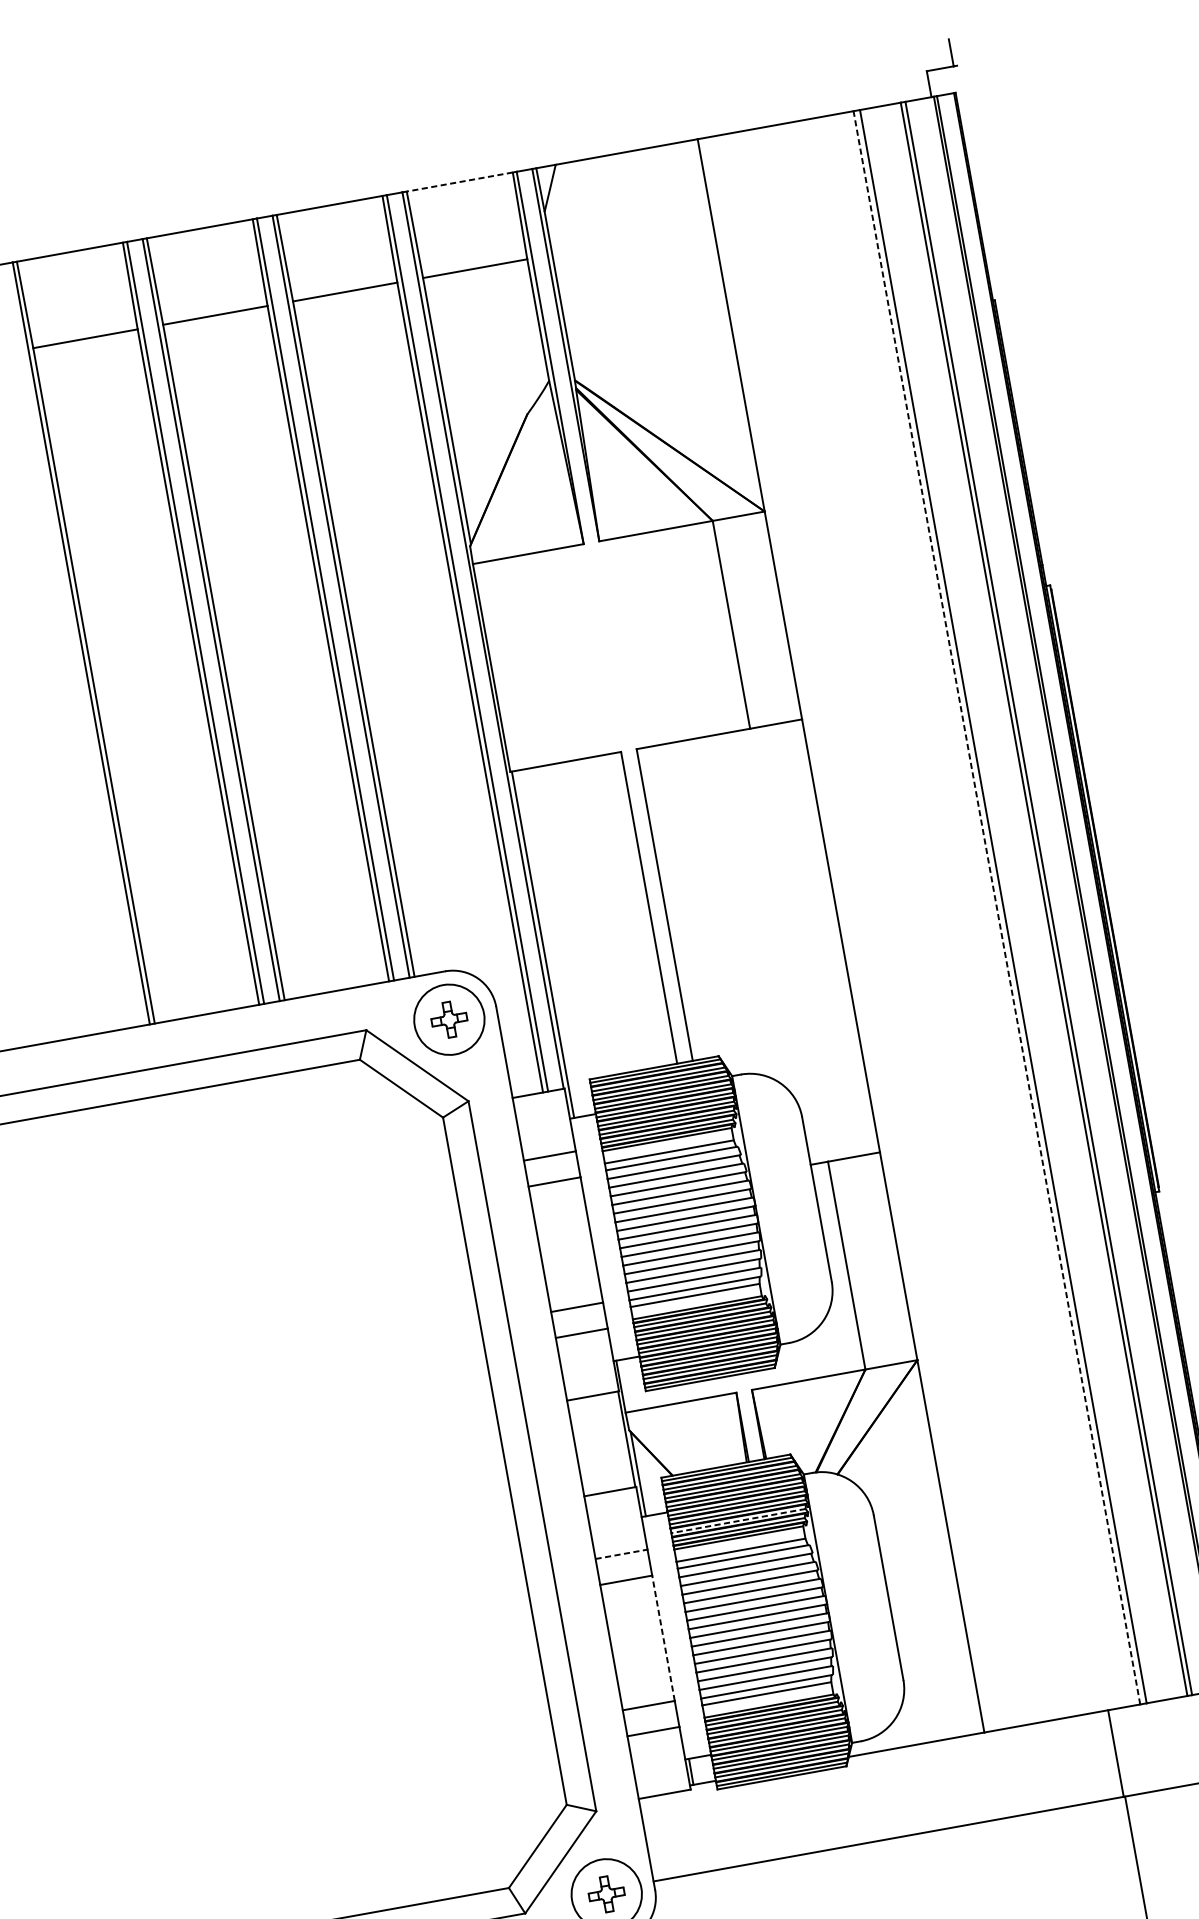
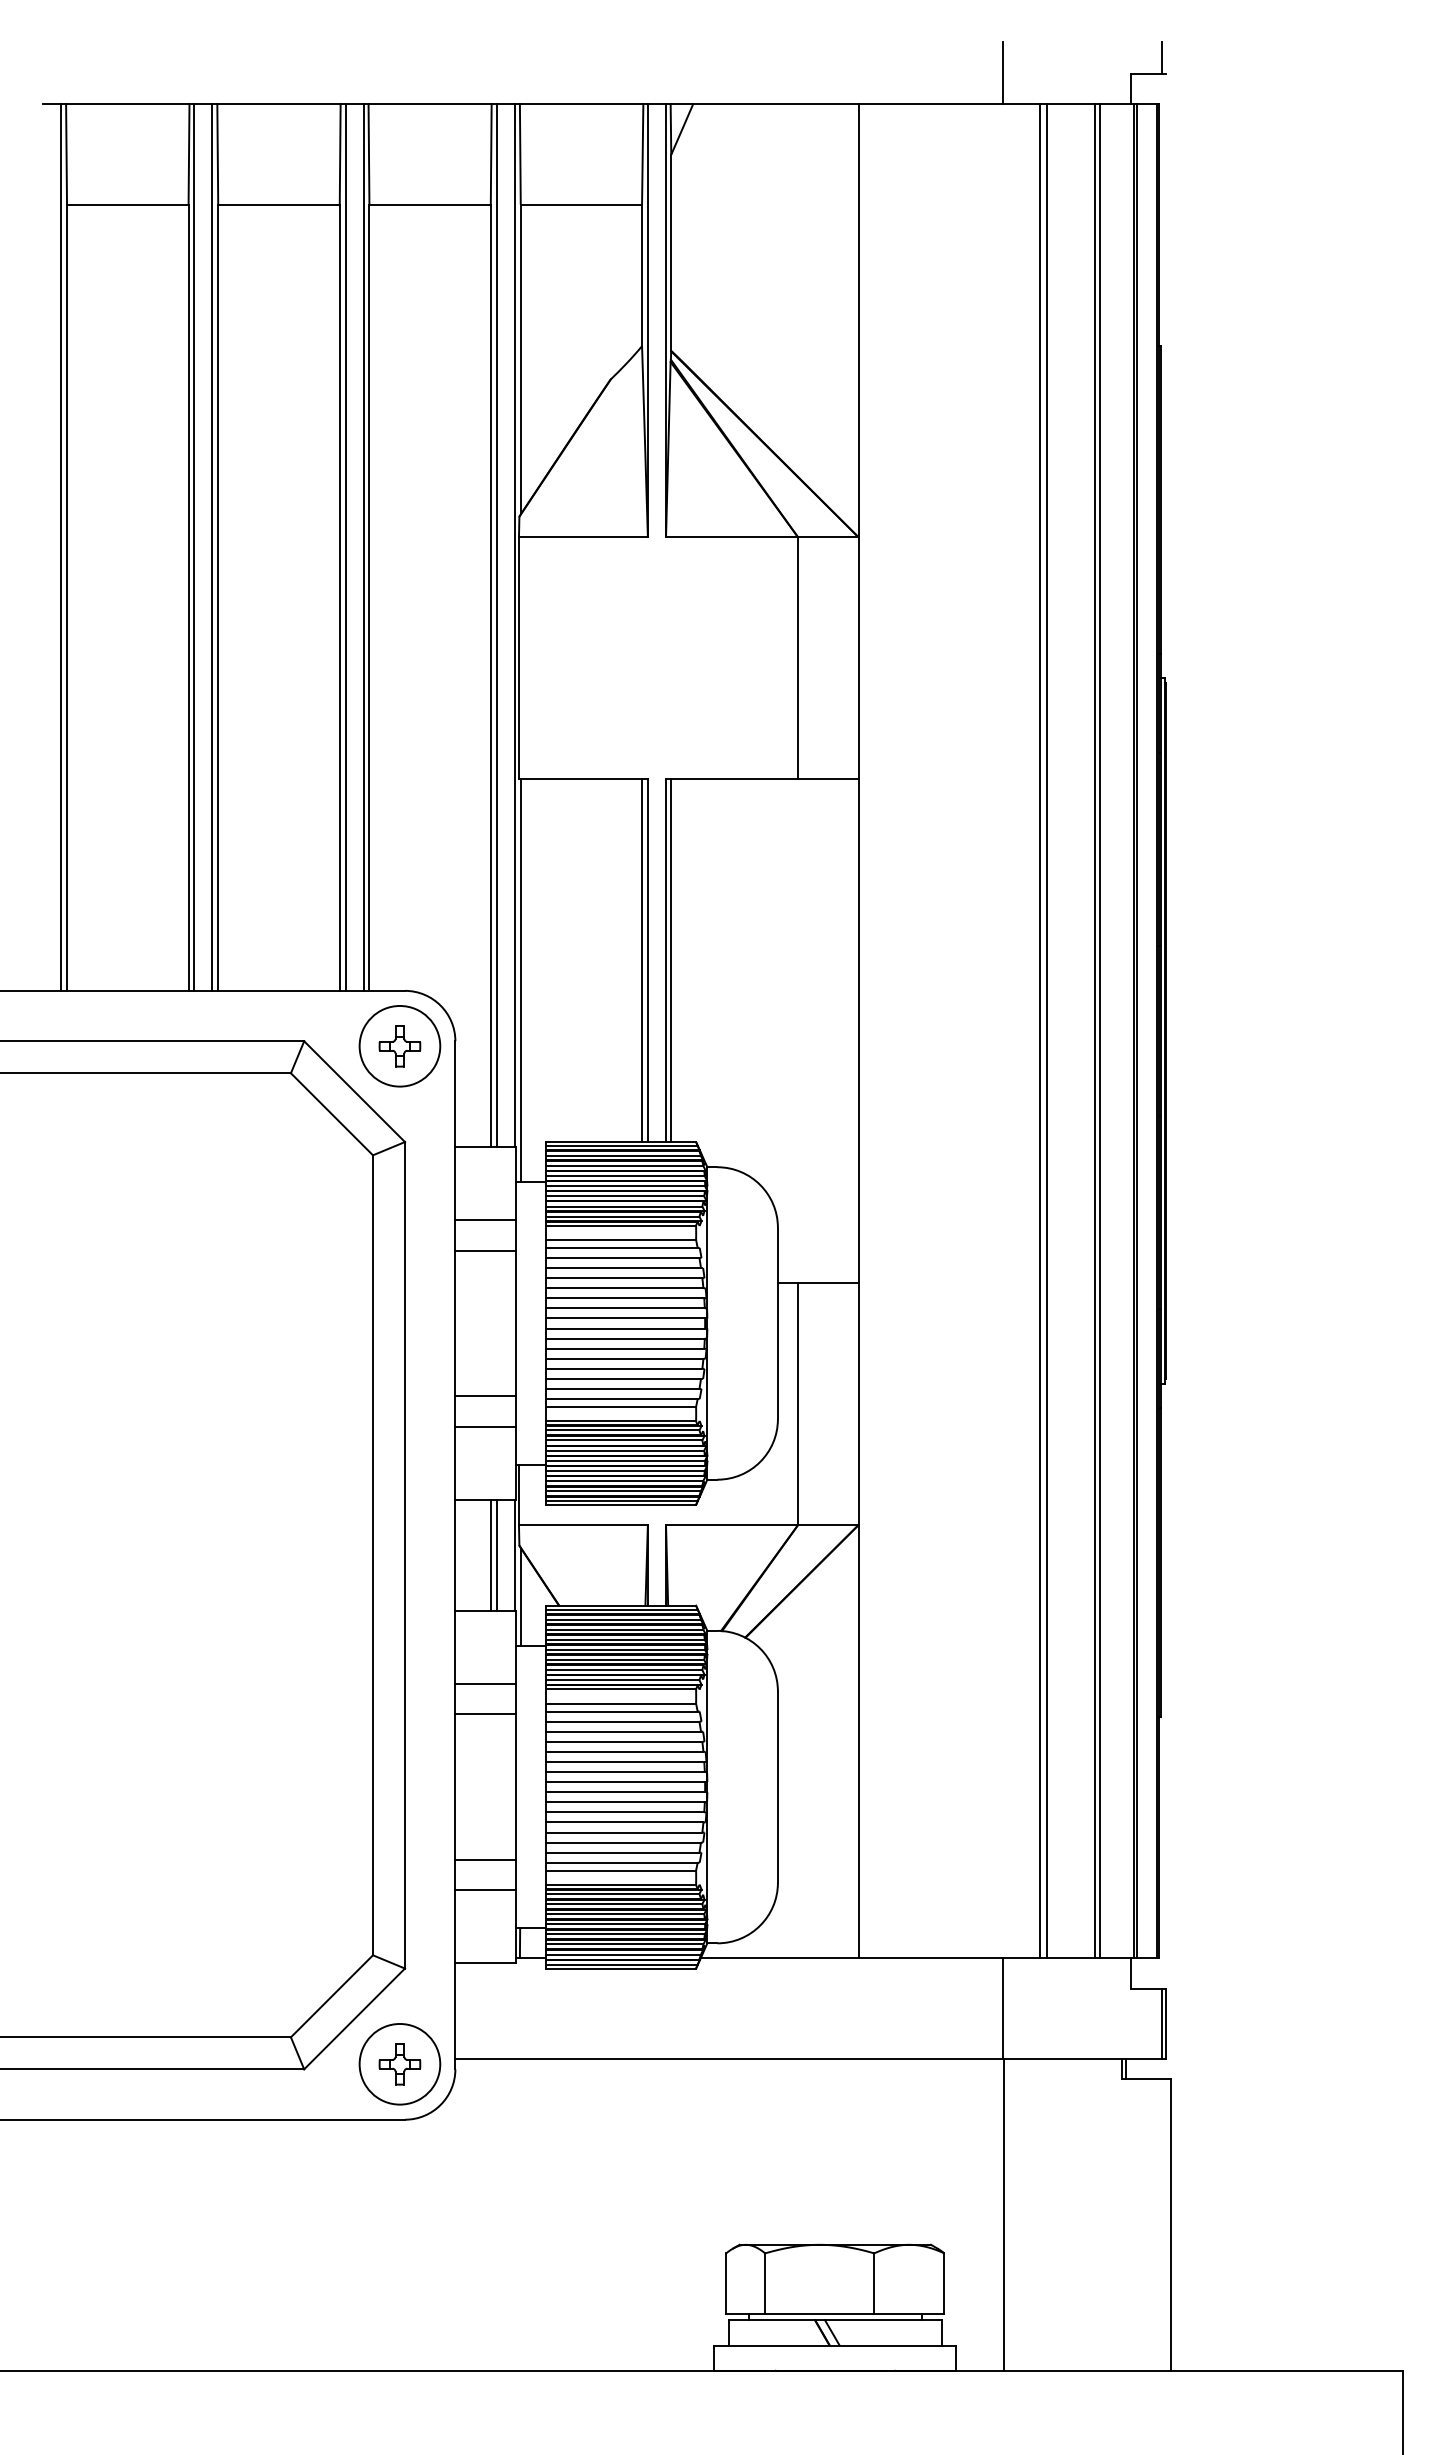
line: (816, 90) -> (1002, 72), added
line: (459, 181) -> (581, 103), dashed -> solid
line: (669, 904) -> (671, 960), added
line: (996, 907) -> (1039, 1030), dashed -> solid
line: (644, 908) -> (642, 960), added
line: (610, 1441) -> (496, 1554), added
line: (605, 1442) -> (490, 1554), added
line: (737, 1521) -> (623, 1670), dashed -> solid
line: (622, 1553) -> (486, 1683), dashed -> solid
line: (663, 1638) -> (515, 1787), dashed -> solid

